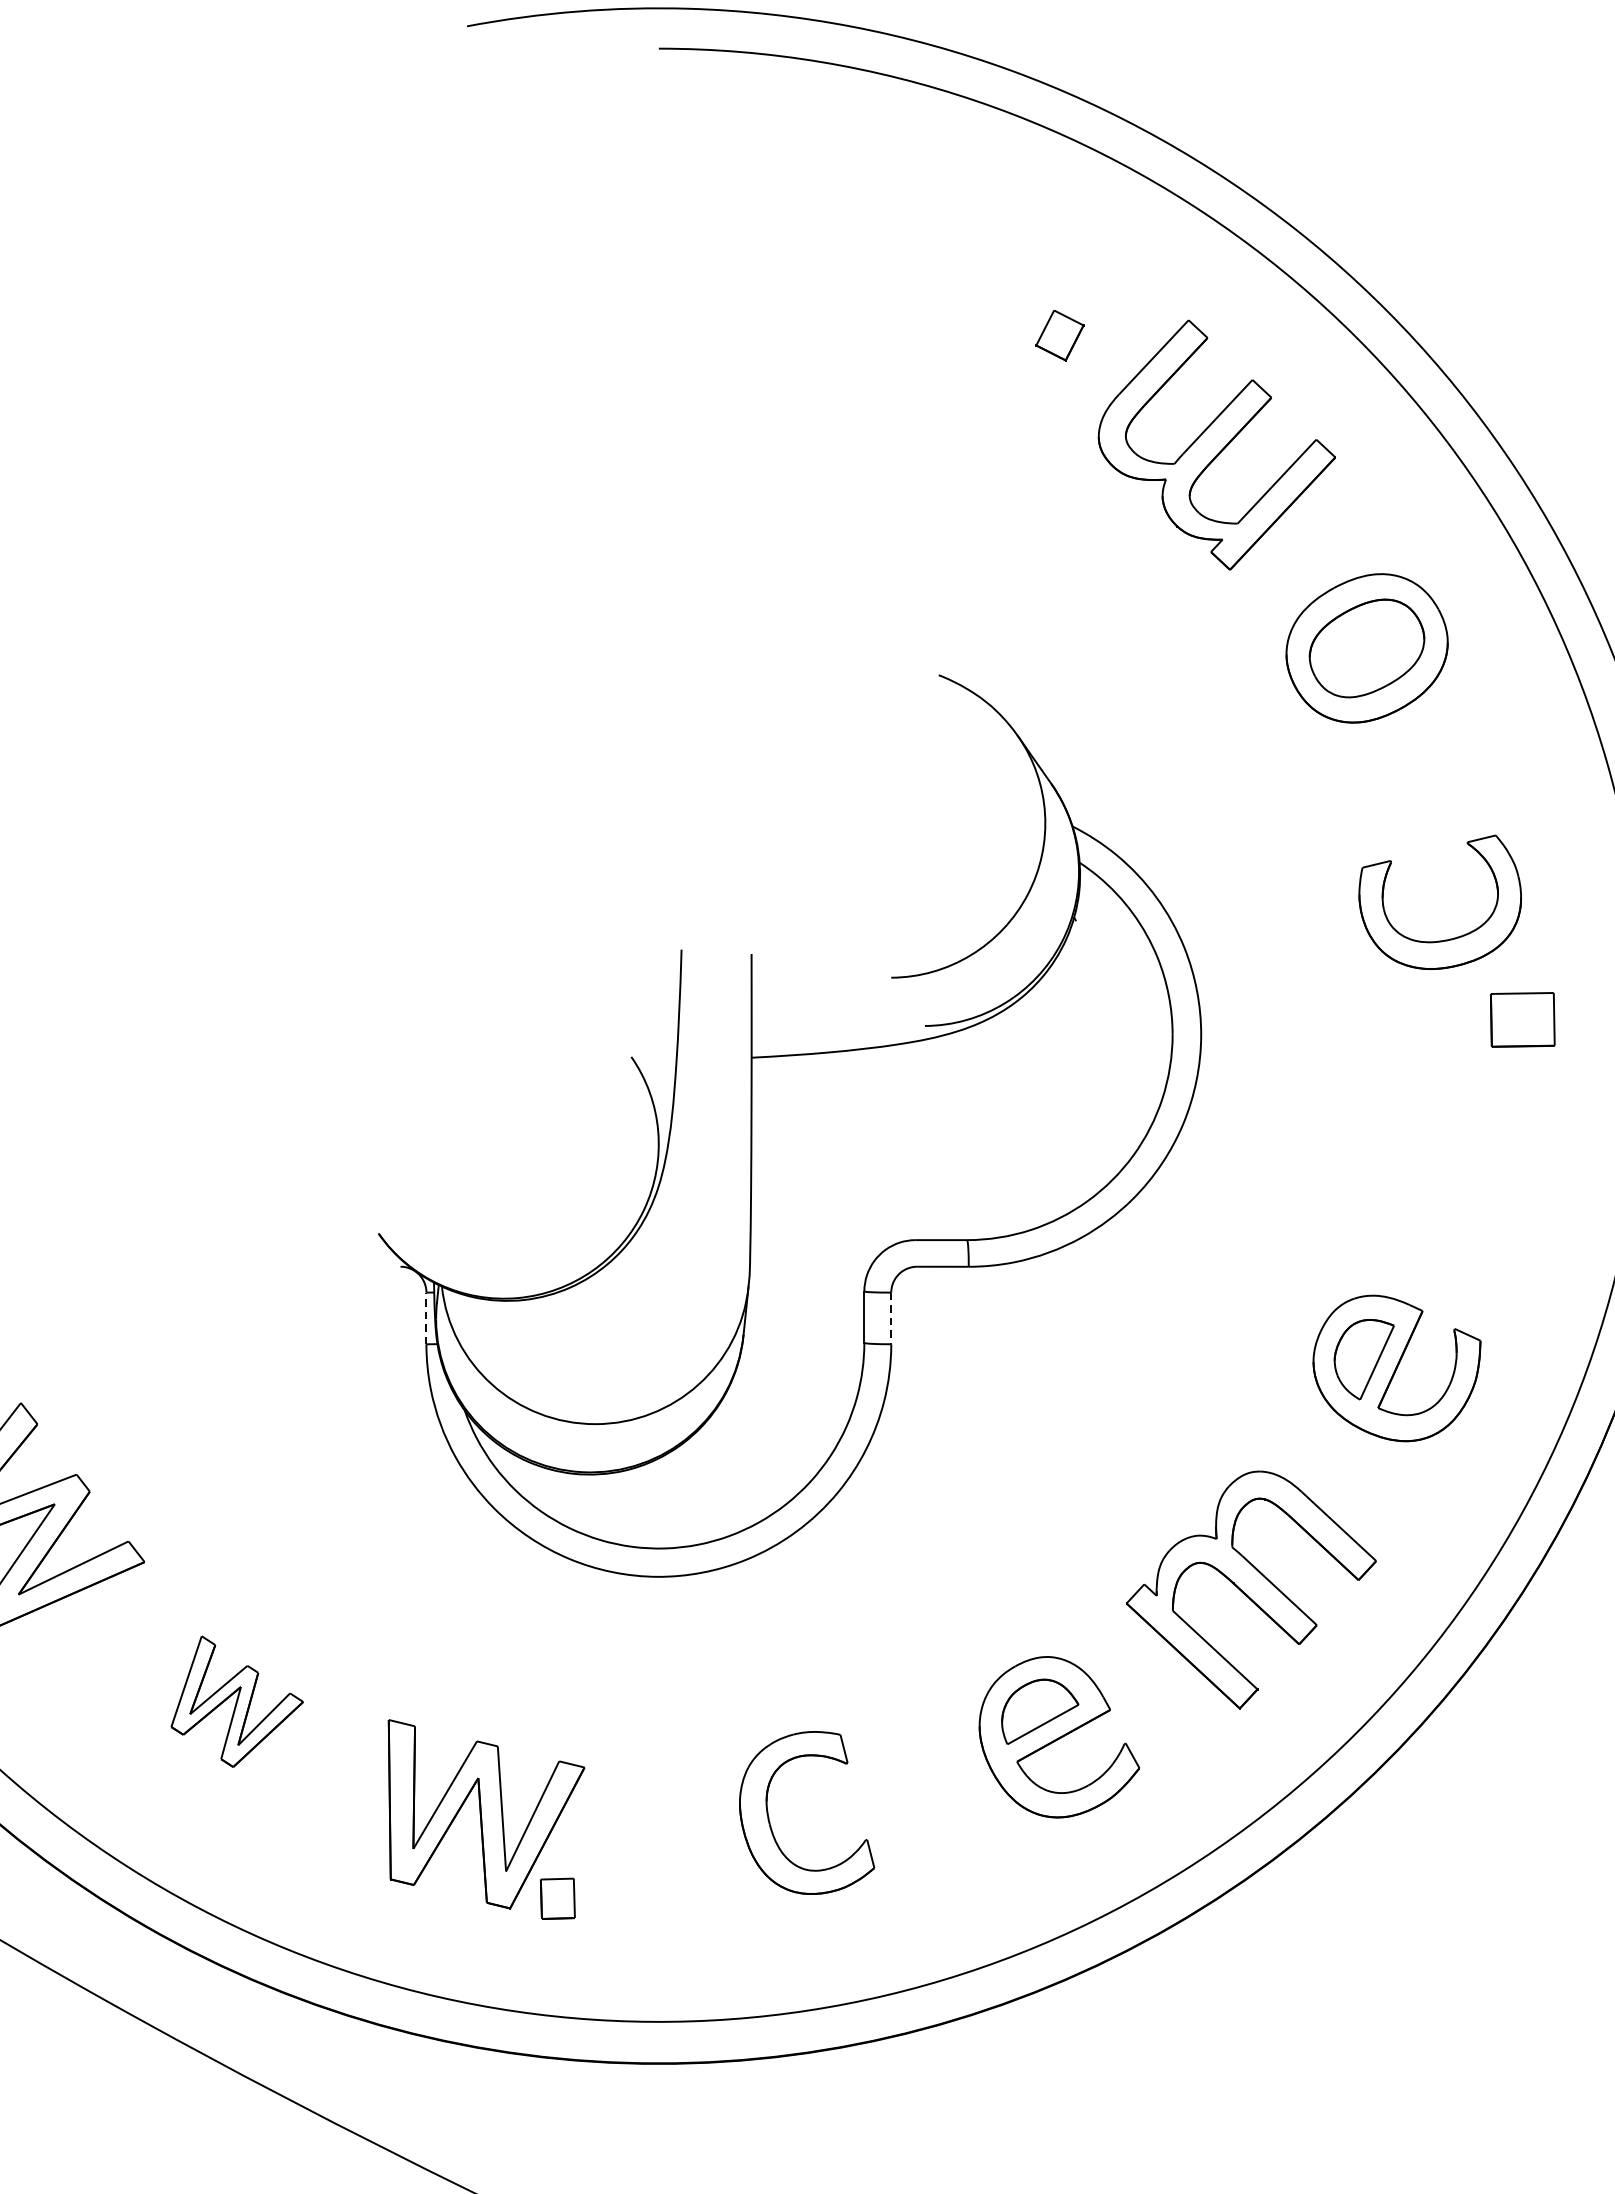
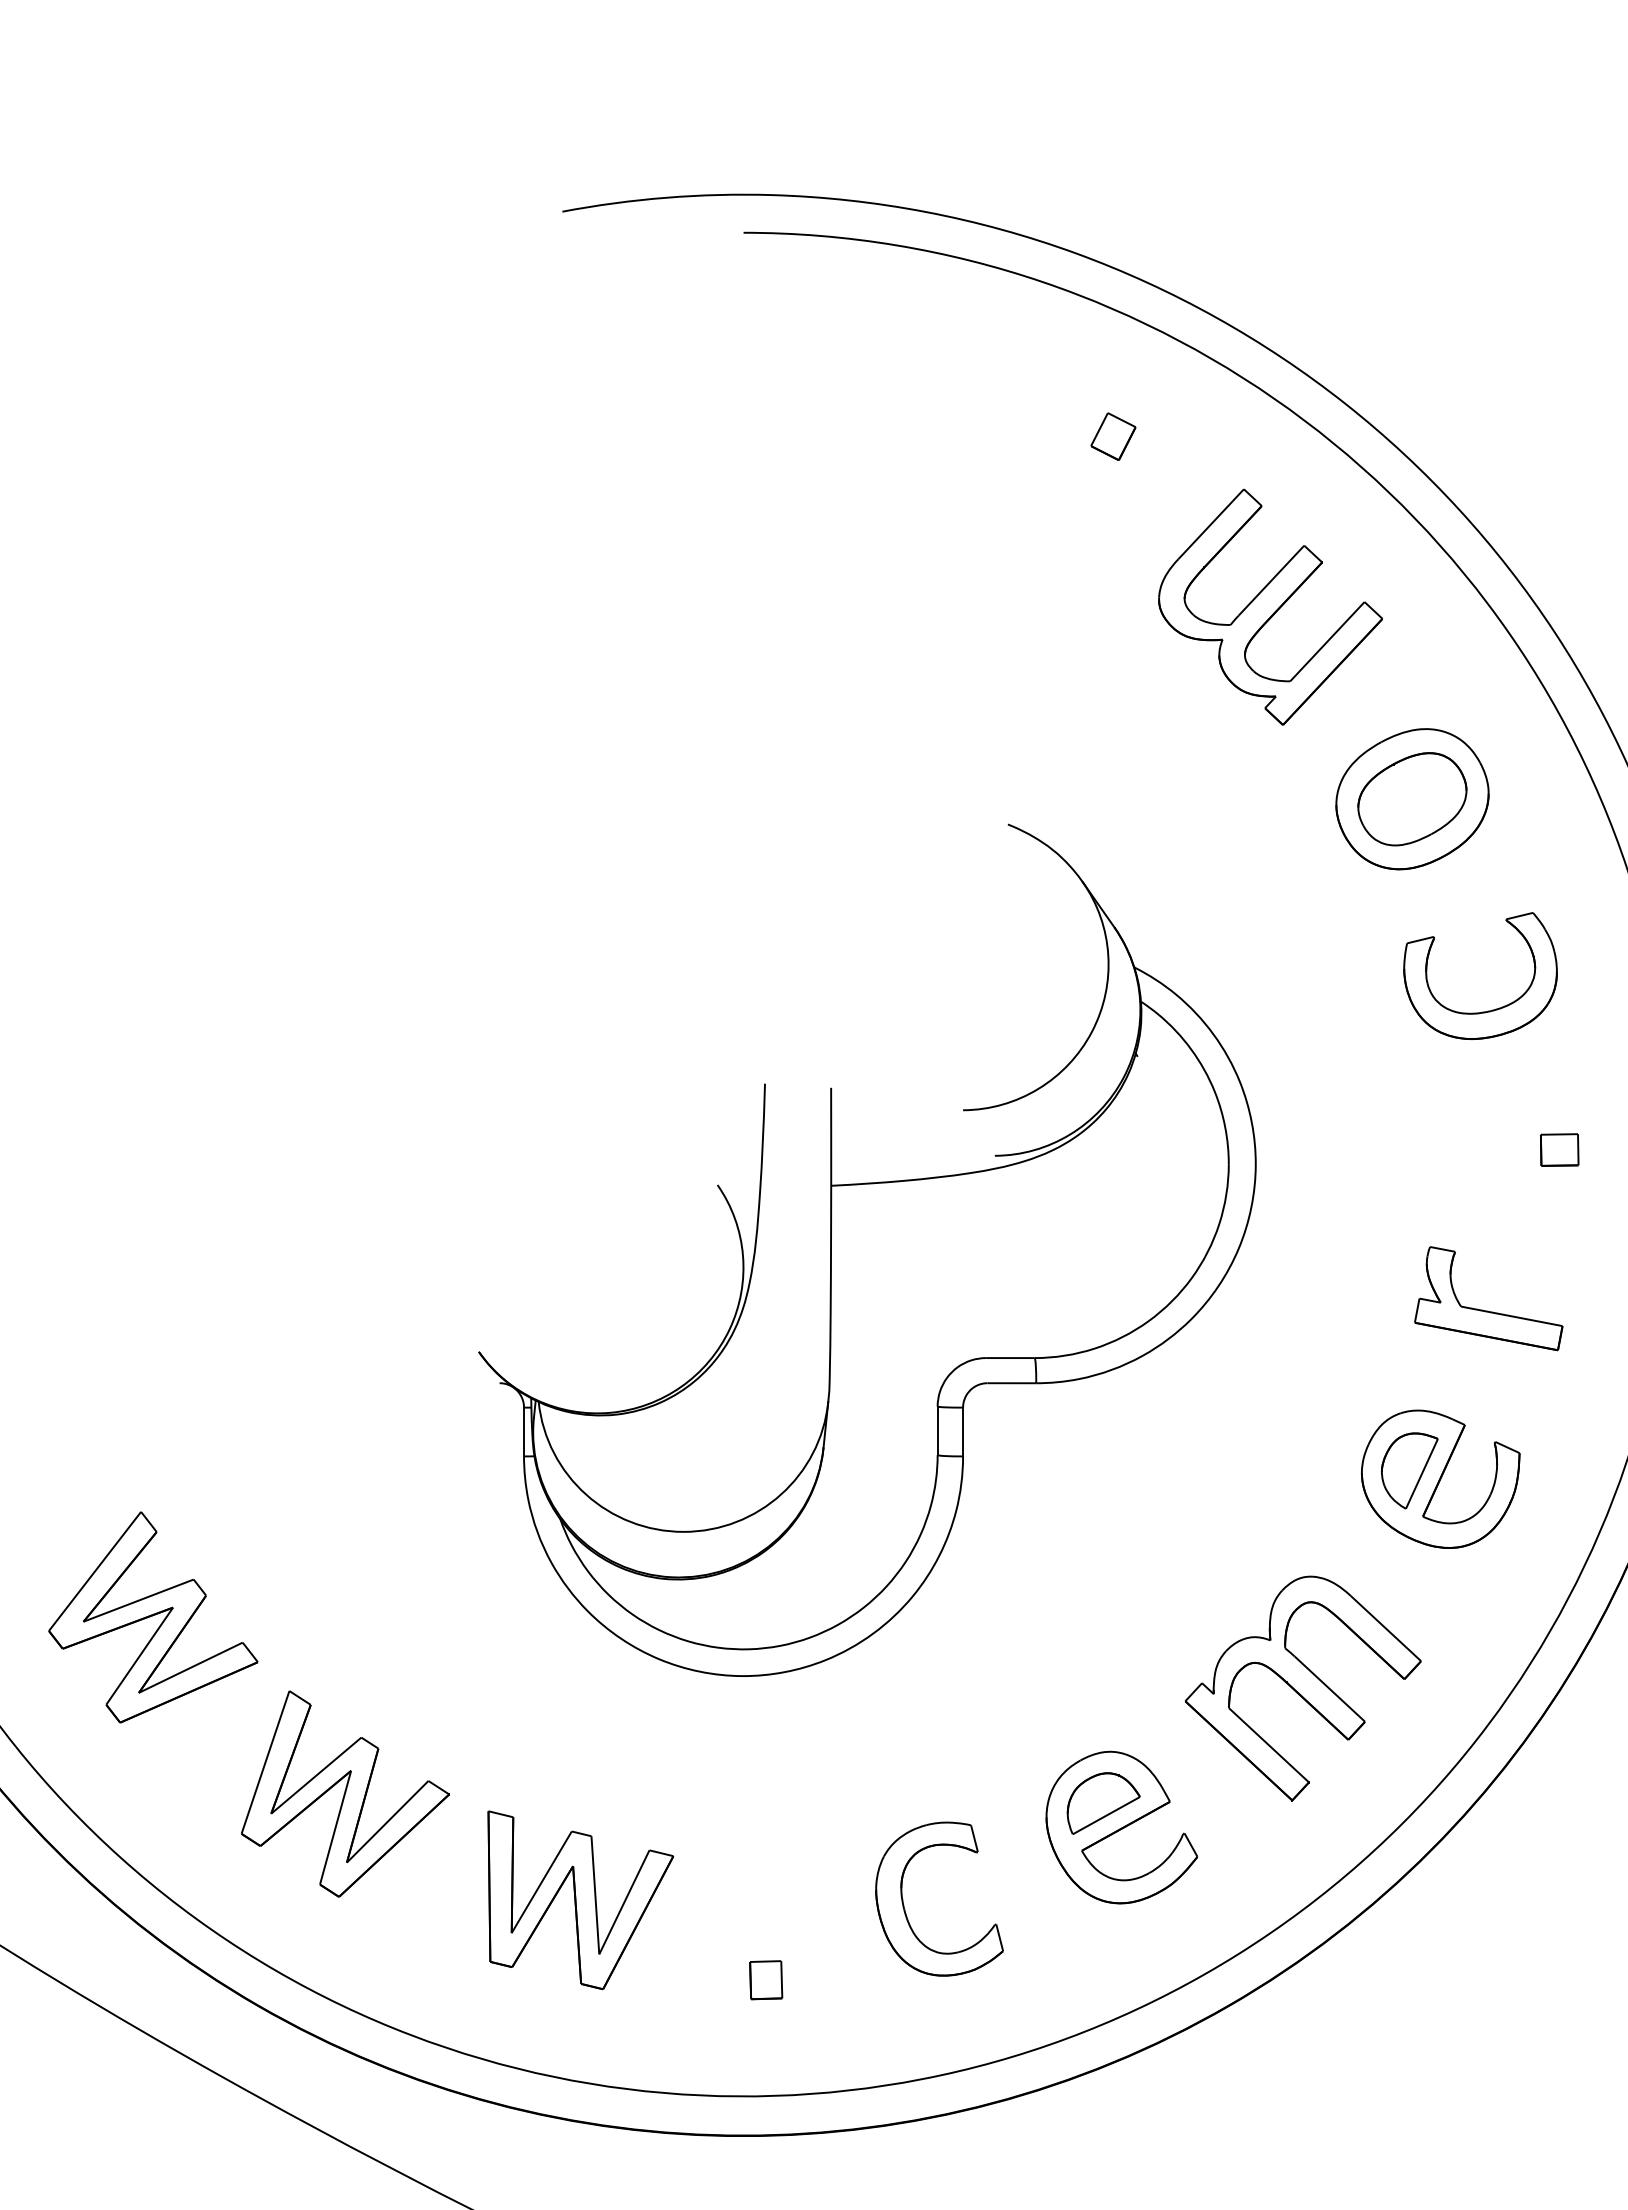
part: (1060, 335) -> (1113, 436), moved
part: (1448, 938) -> (1488, 1010), moved
part: (1522, 1019) -> (1559, 1149), size x0.62
part: (1446, 1189) -> (1487, 1310), added
line: (426, 1317) -> (524, 1431), dashed -> solid
line: (891, 1318) -> (963, 1432), dashed -> solid
part: (237, 1701) -> (345, 1793), size x1.67
part: (769, 1819) -> (904, 1905), moved
part: (558, 1899) -> (766, 1980), moved

